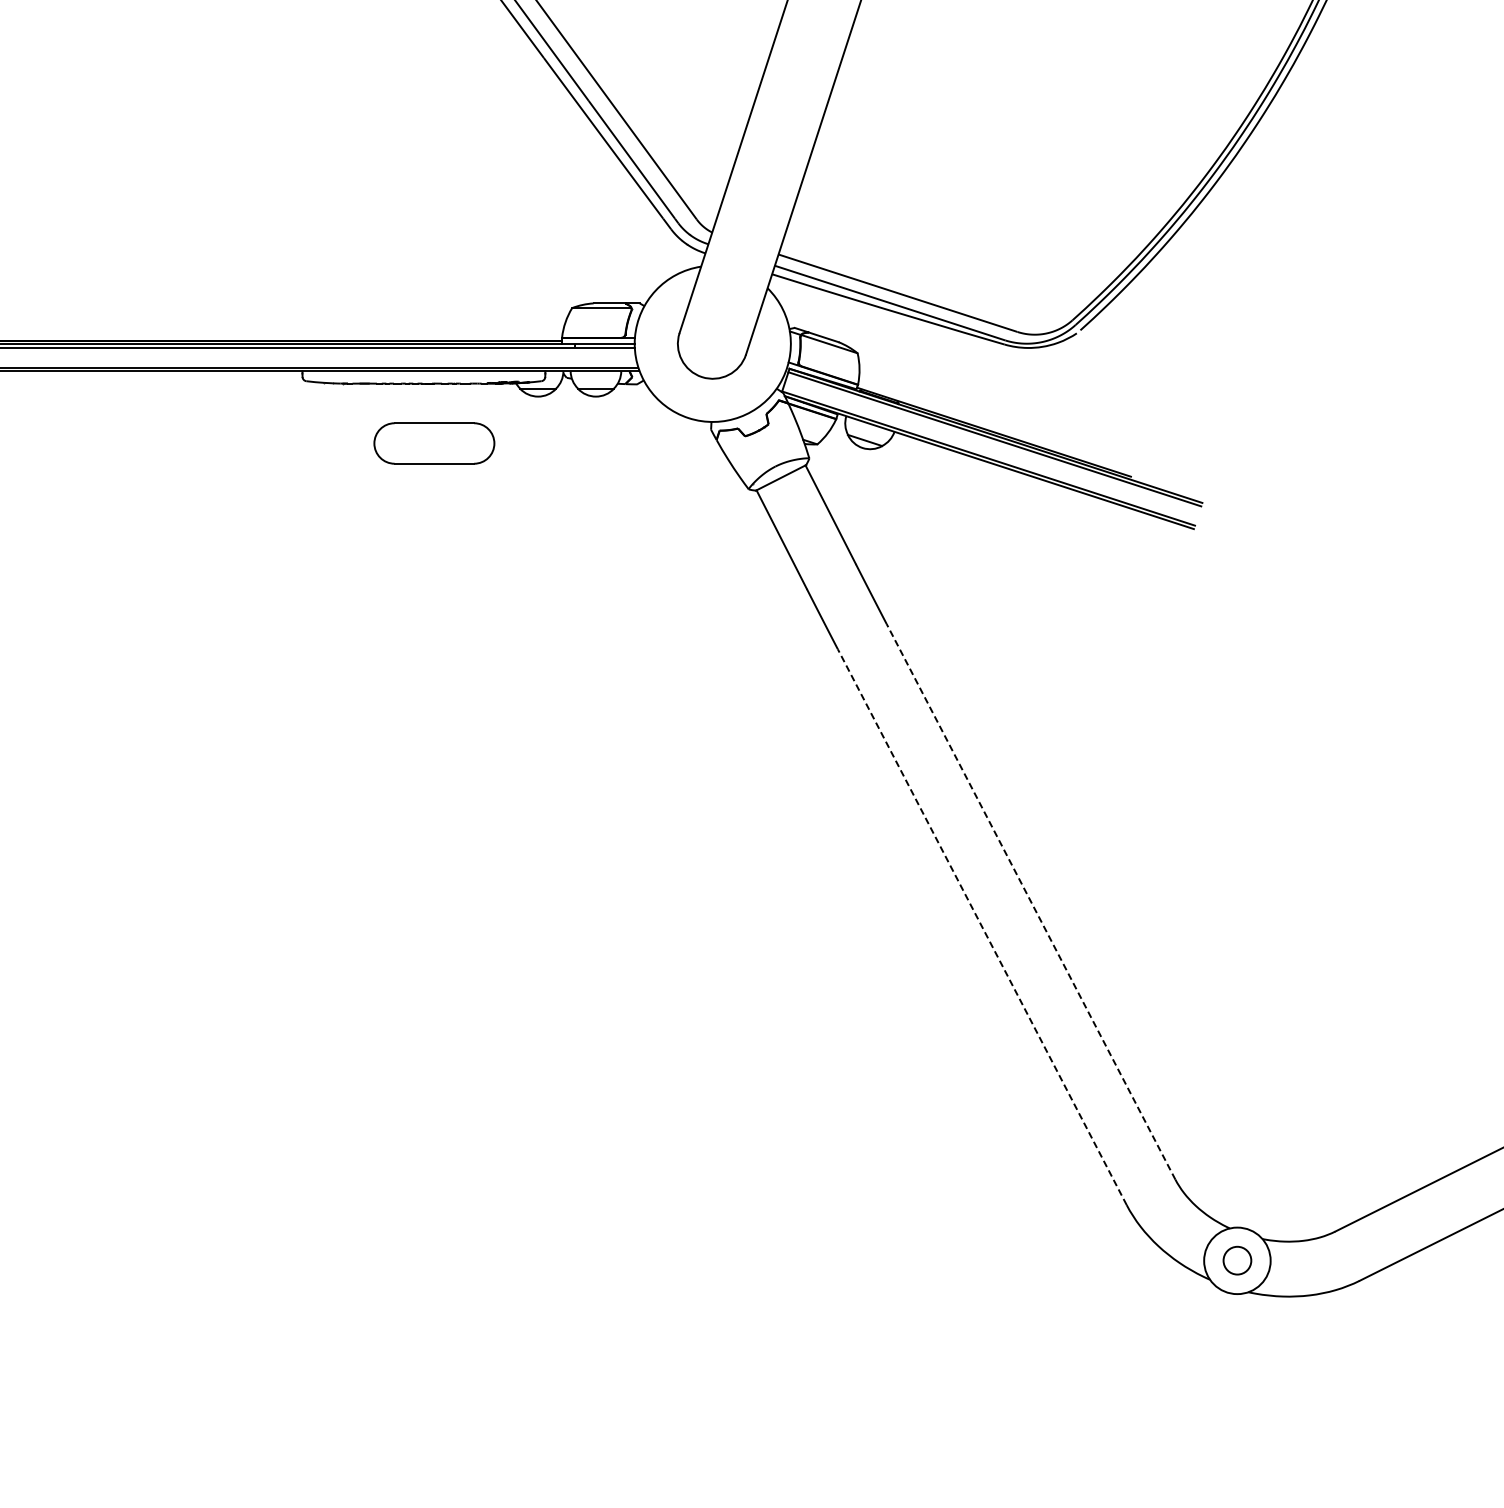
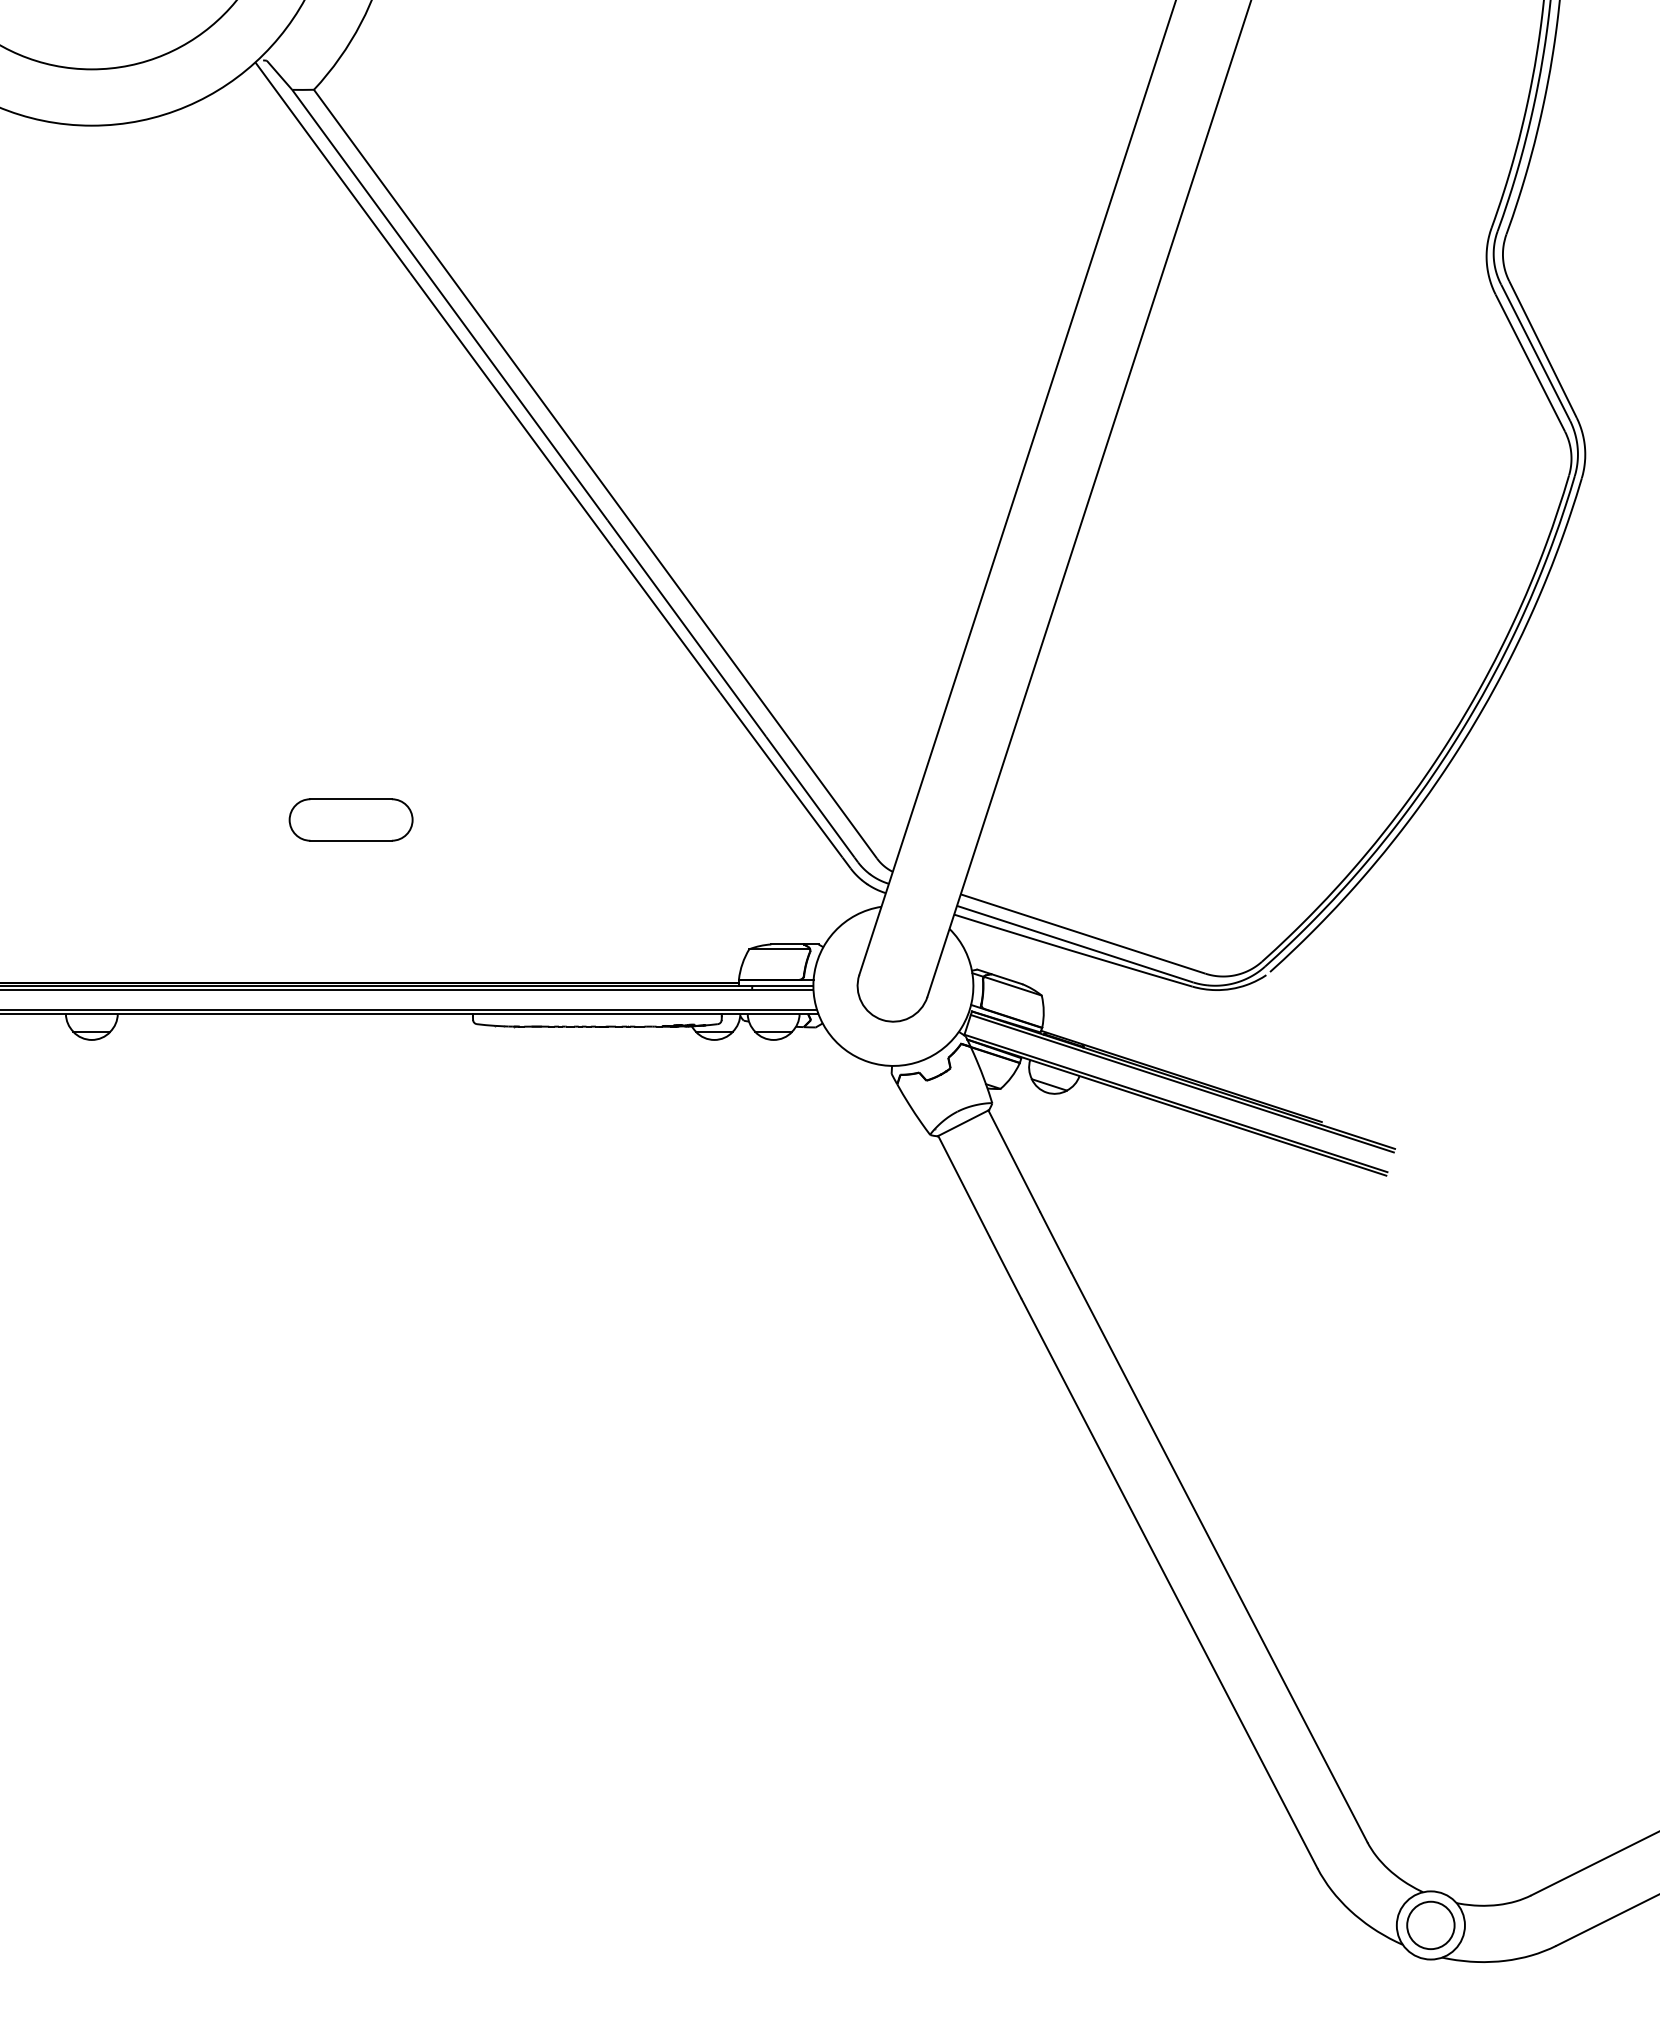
part: (433, 443) -> (350, 819), moved
line: (1031, 901) -> (1219, 1557), dashed -> solid
line: (982, 927) -> (1169, 1583), dashed -> solid
circle: (1237, 1259) -> (1430, 1924), size x1.67

